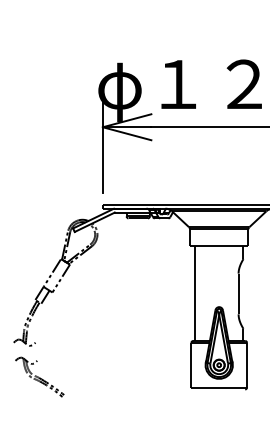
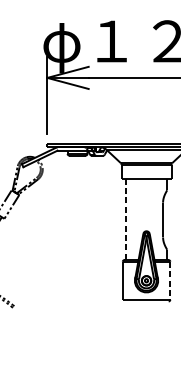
line: (194, 293) -> (125, 219), solid -> dashed
line: (247, 365) -> (170, 281), solid -> dashed

